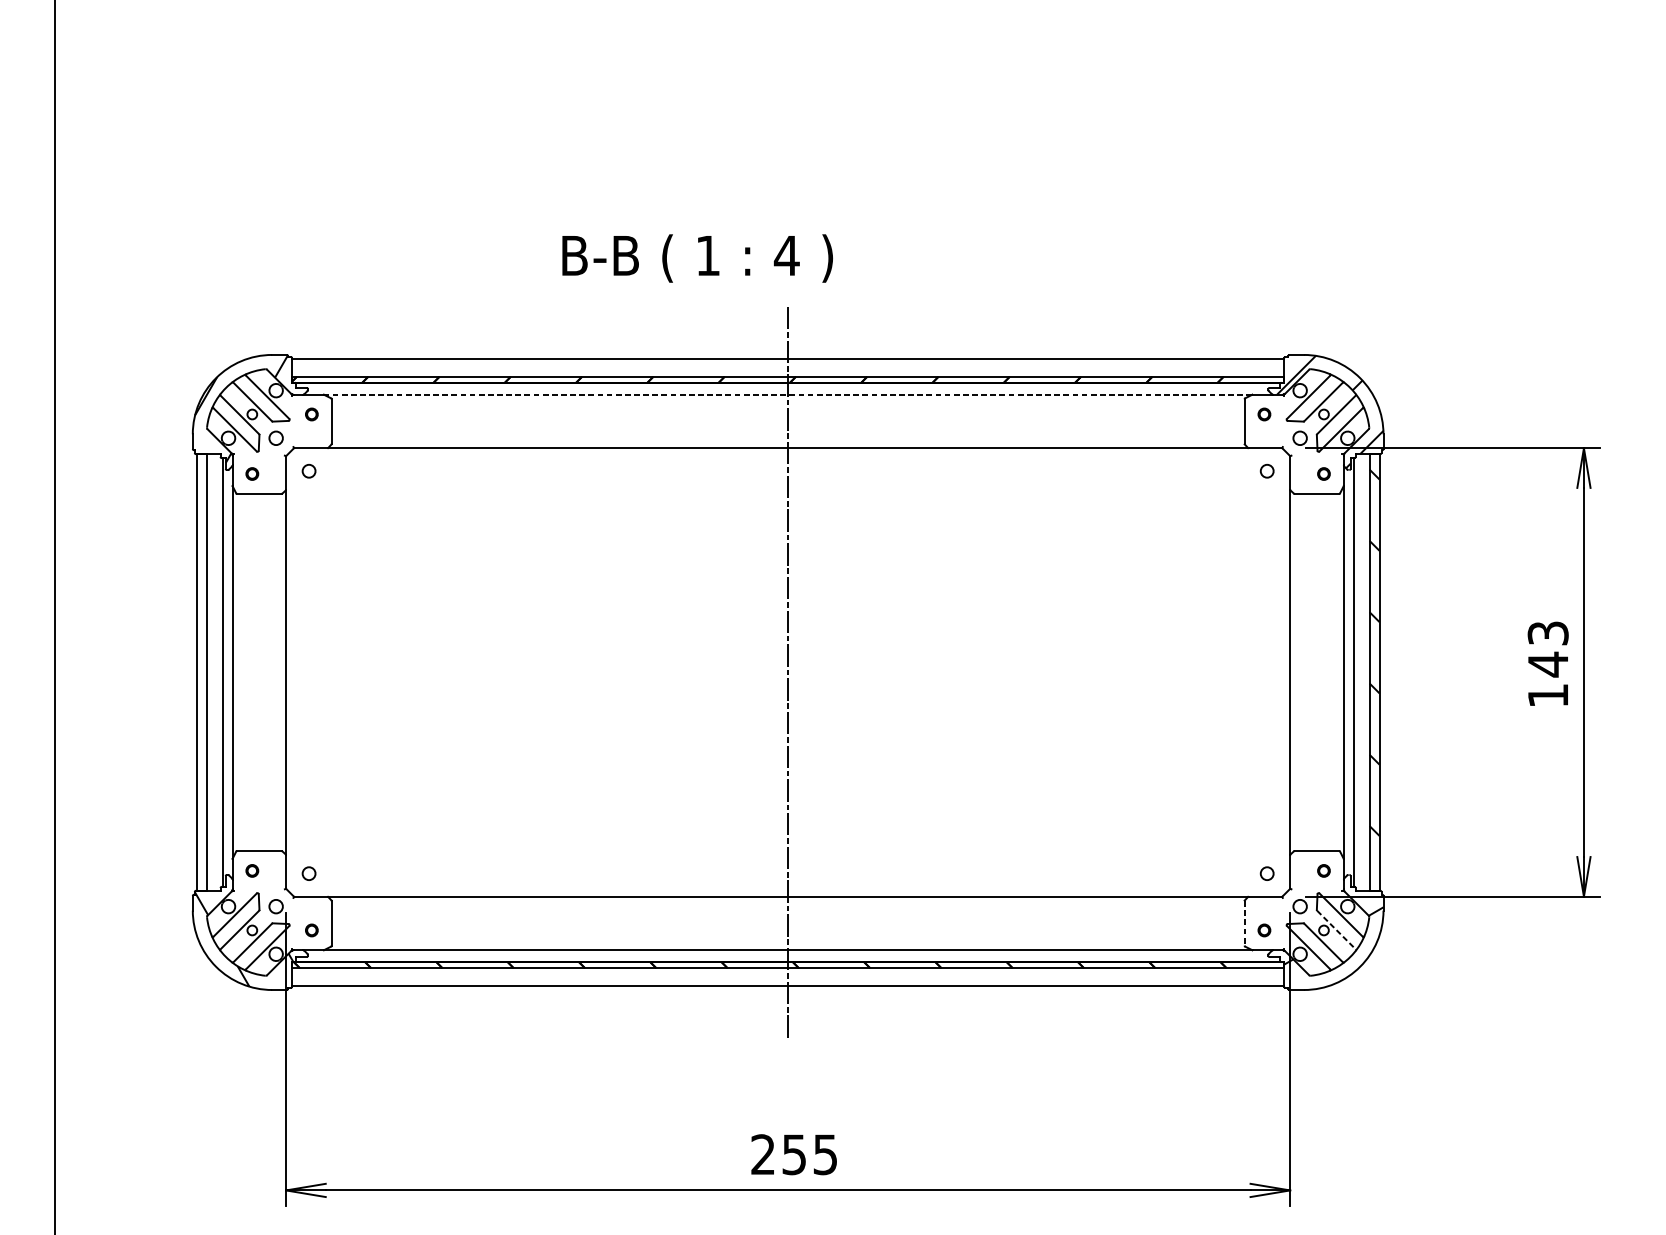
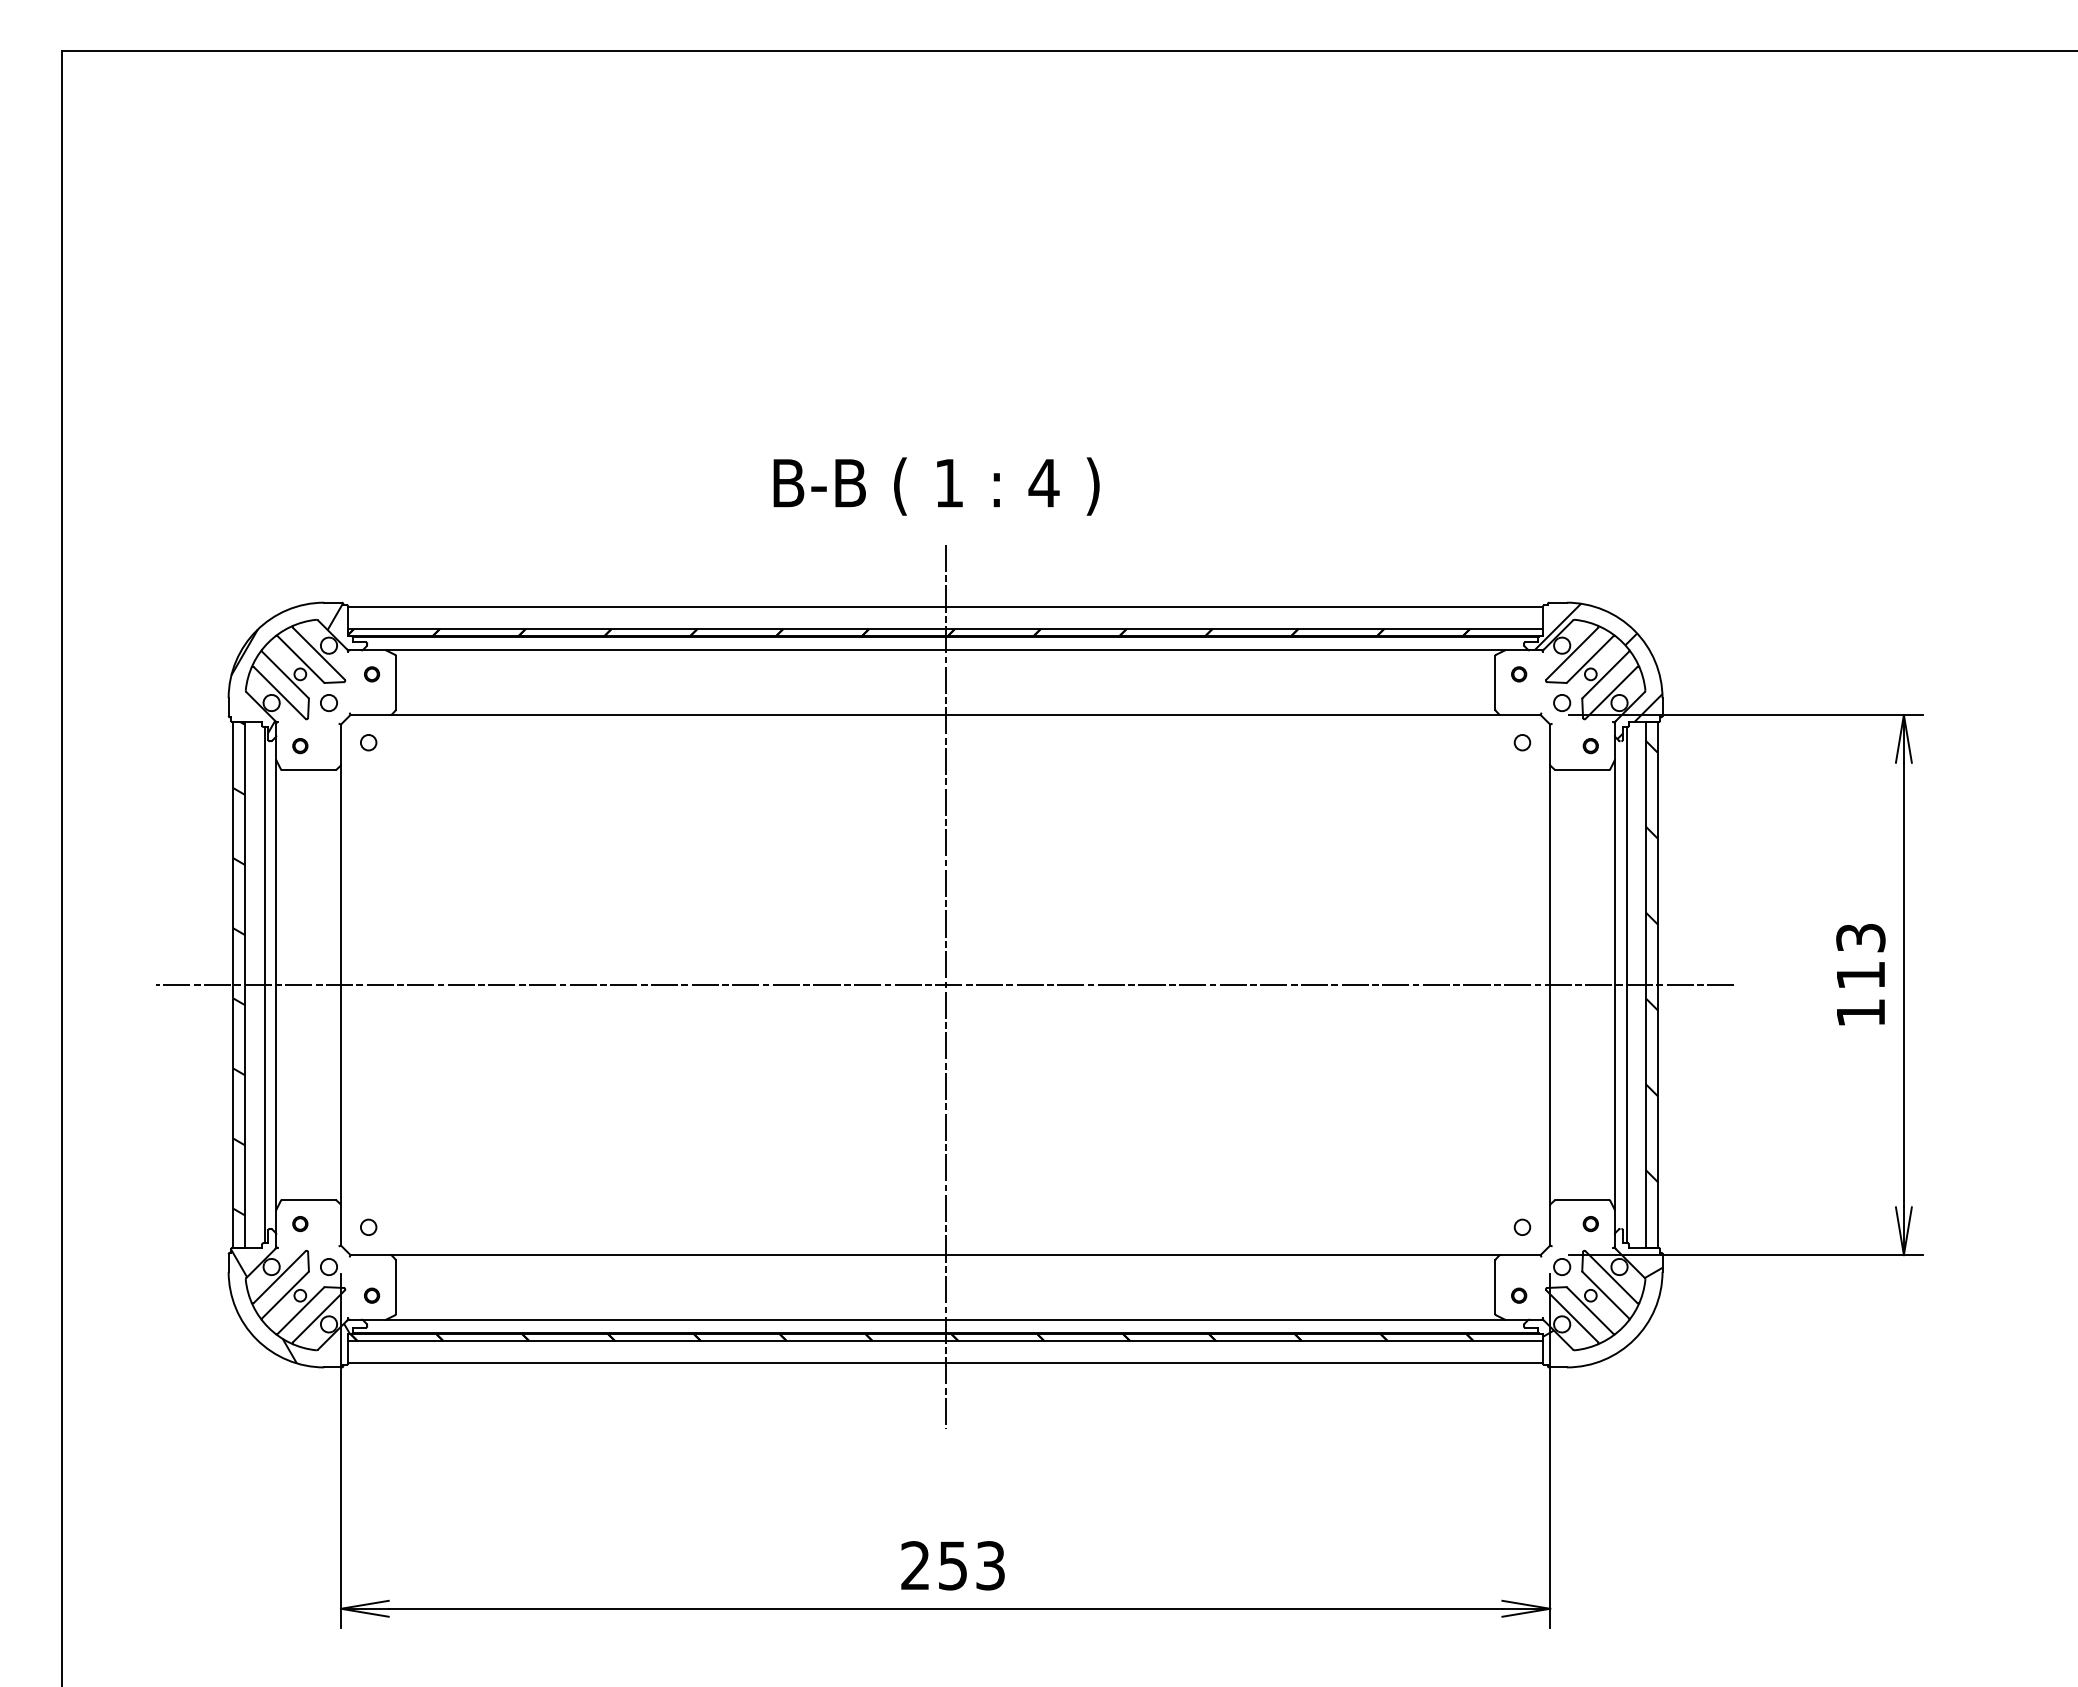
text: (697, 258) -> (936, 486), moved
line: (788, 394) -> (945, 650), dashed -> solid
hatch: (201, 658) -> (239, 968), added
text: (1547, 664) -> (1860, 975), 143 -> 113
line: (788, 672) -> (945, 985), added
line: (1244, 923) -> (1495, 1287), dashed -> solid
line: (1336, 930) -> (1605, 1295), dashed -> solid
text: (825, 1154) -> (990, 1565), 255 -> 253

